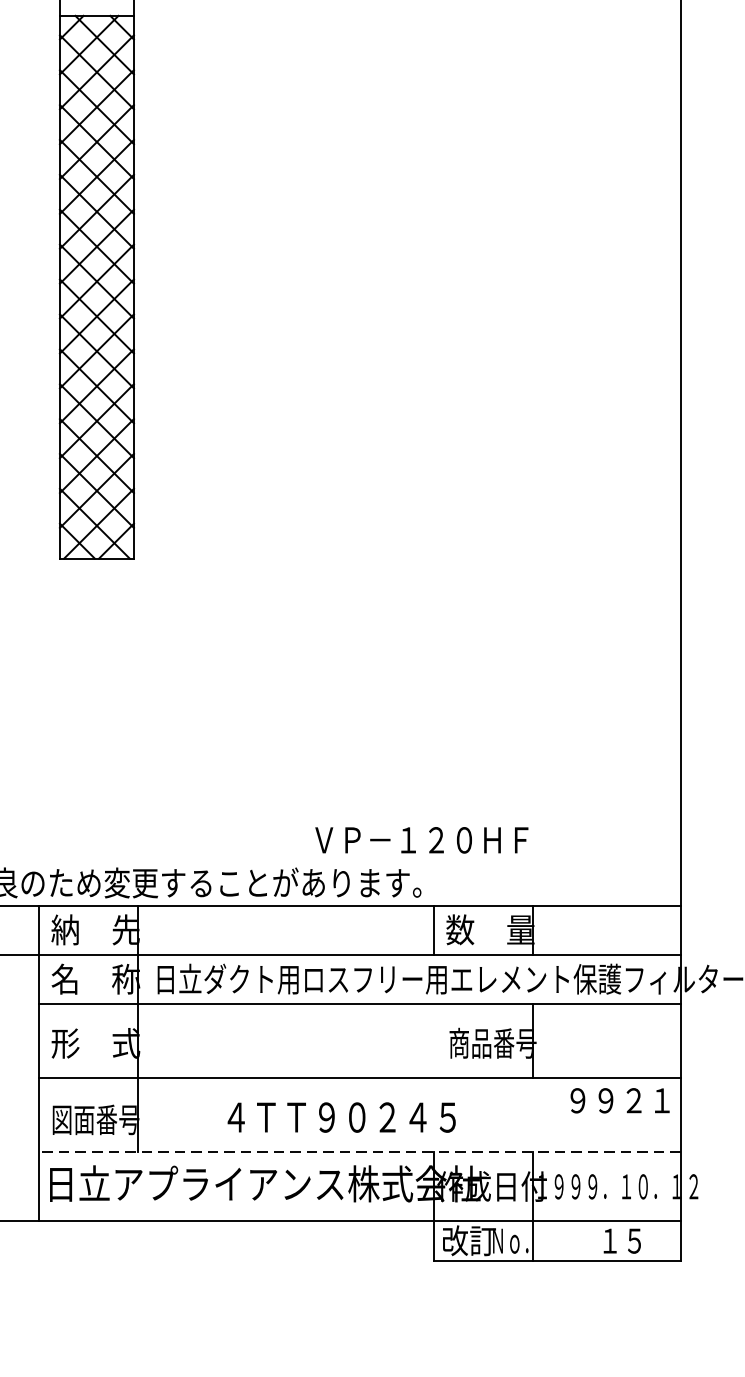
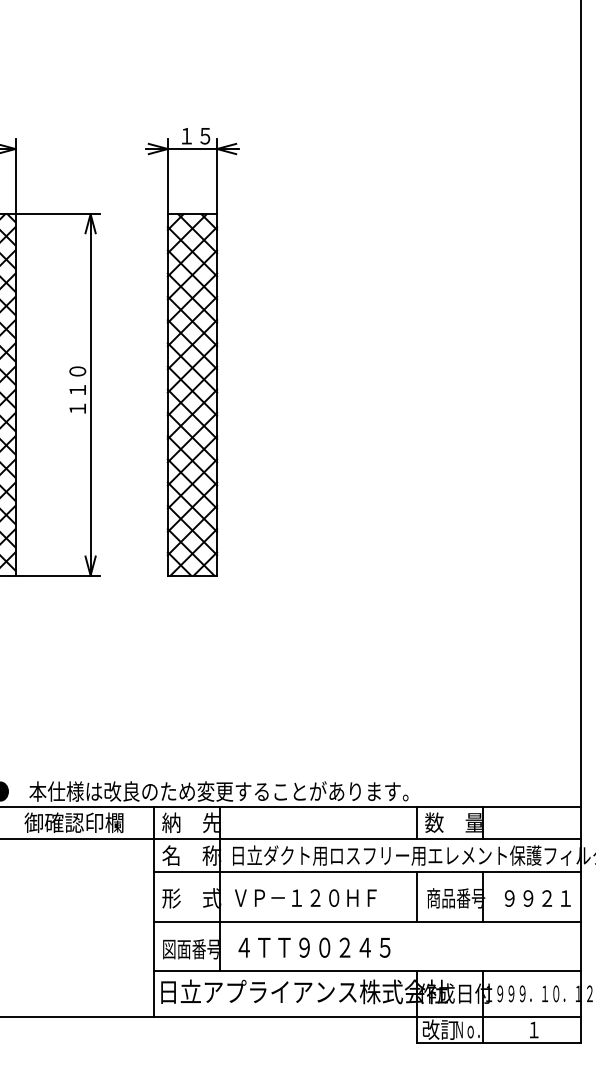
text: (421, 839) -> (305, 897), moved
line: (433, 1040) -> (416, 896), added
text: (619, 1100) -> (537, 898), moved
text: (341, 1117) -> (314, 947), moved
line: (359, 1151) -> (367, 970), dashed -> solid
text: (634, 1240) -> (550, 1029), １５ -> １

